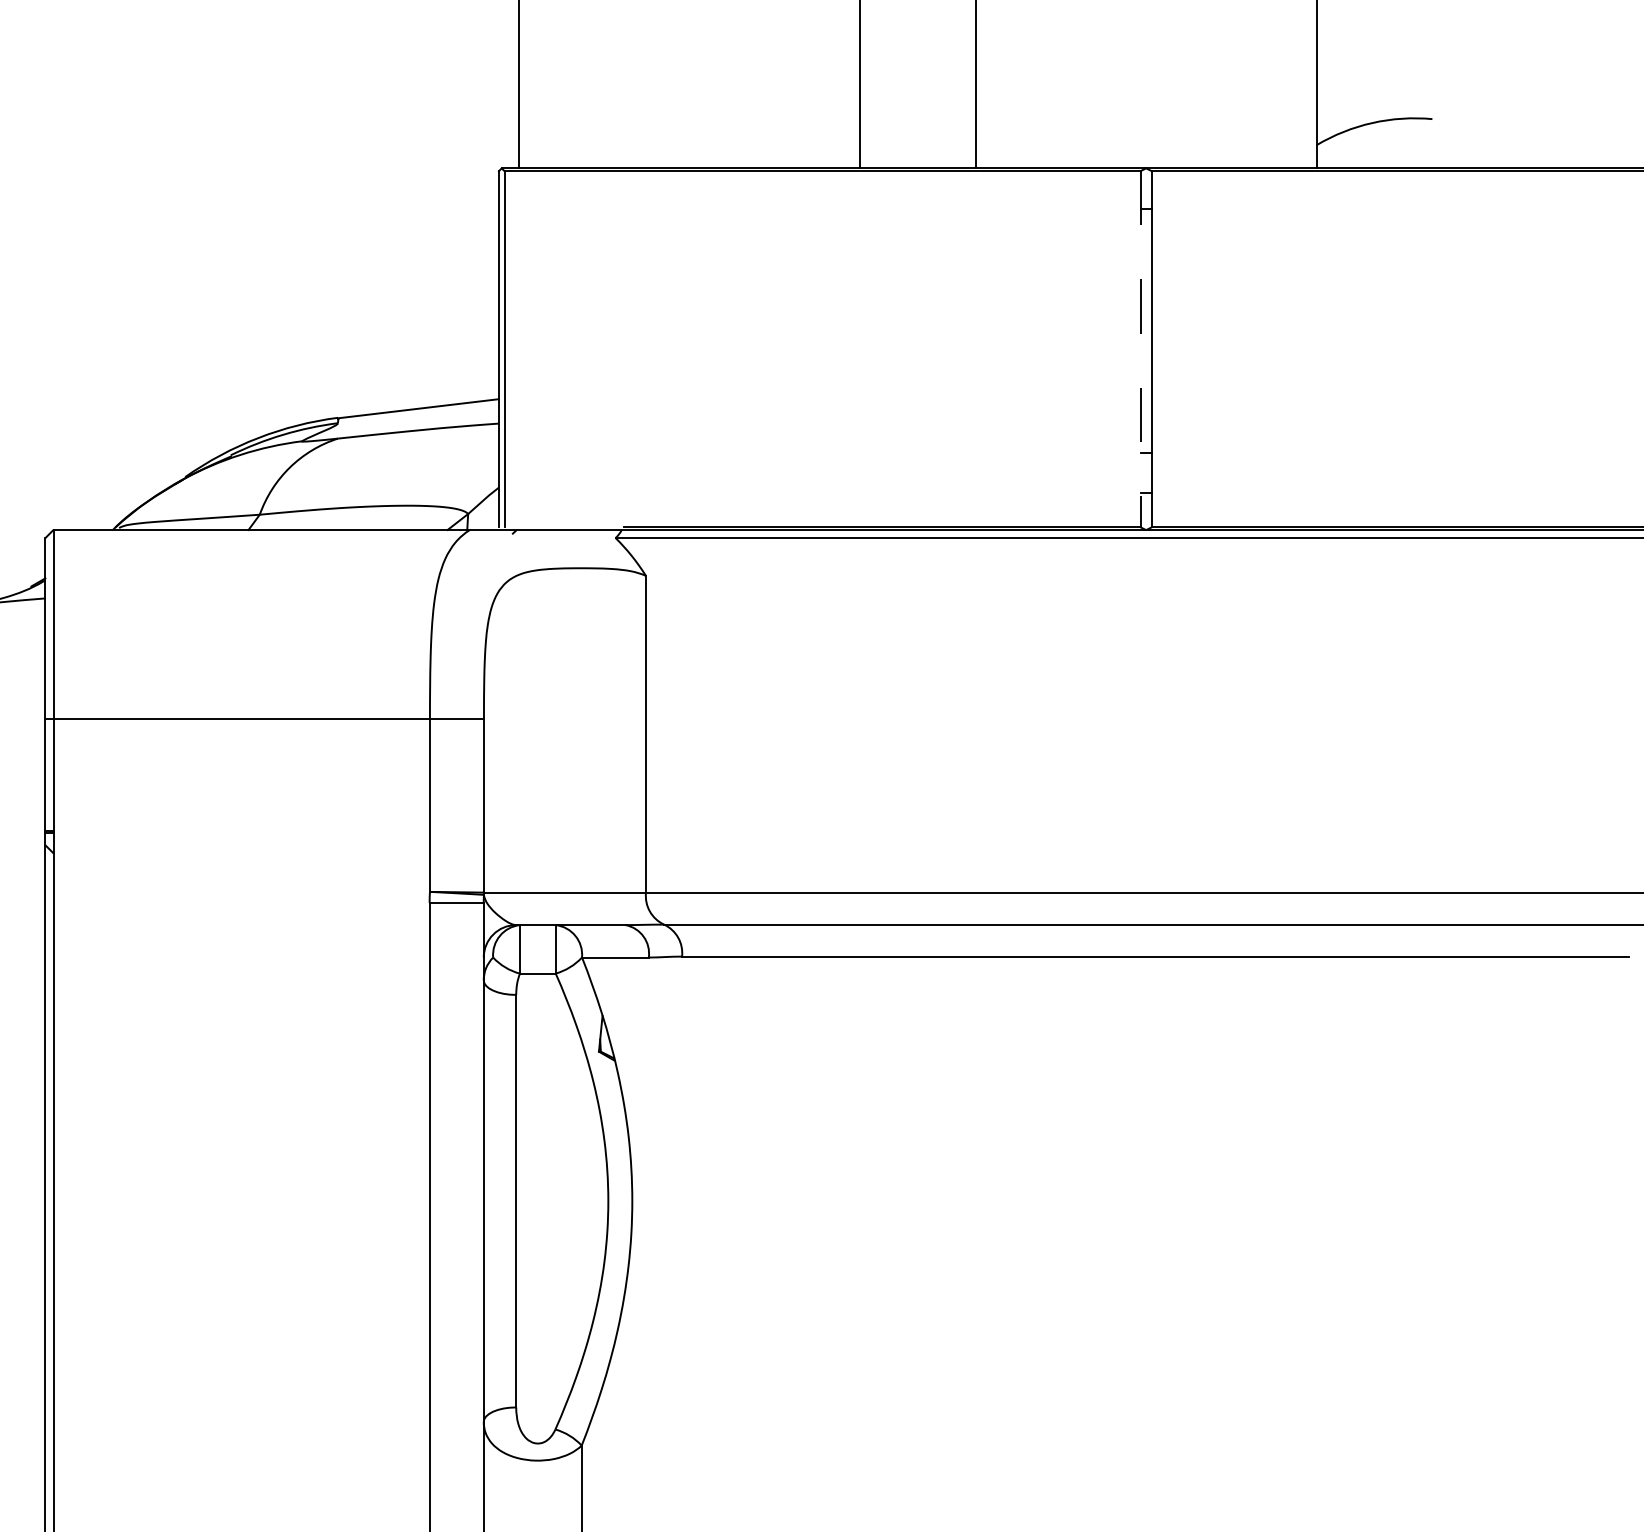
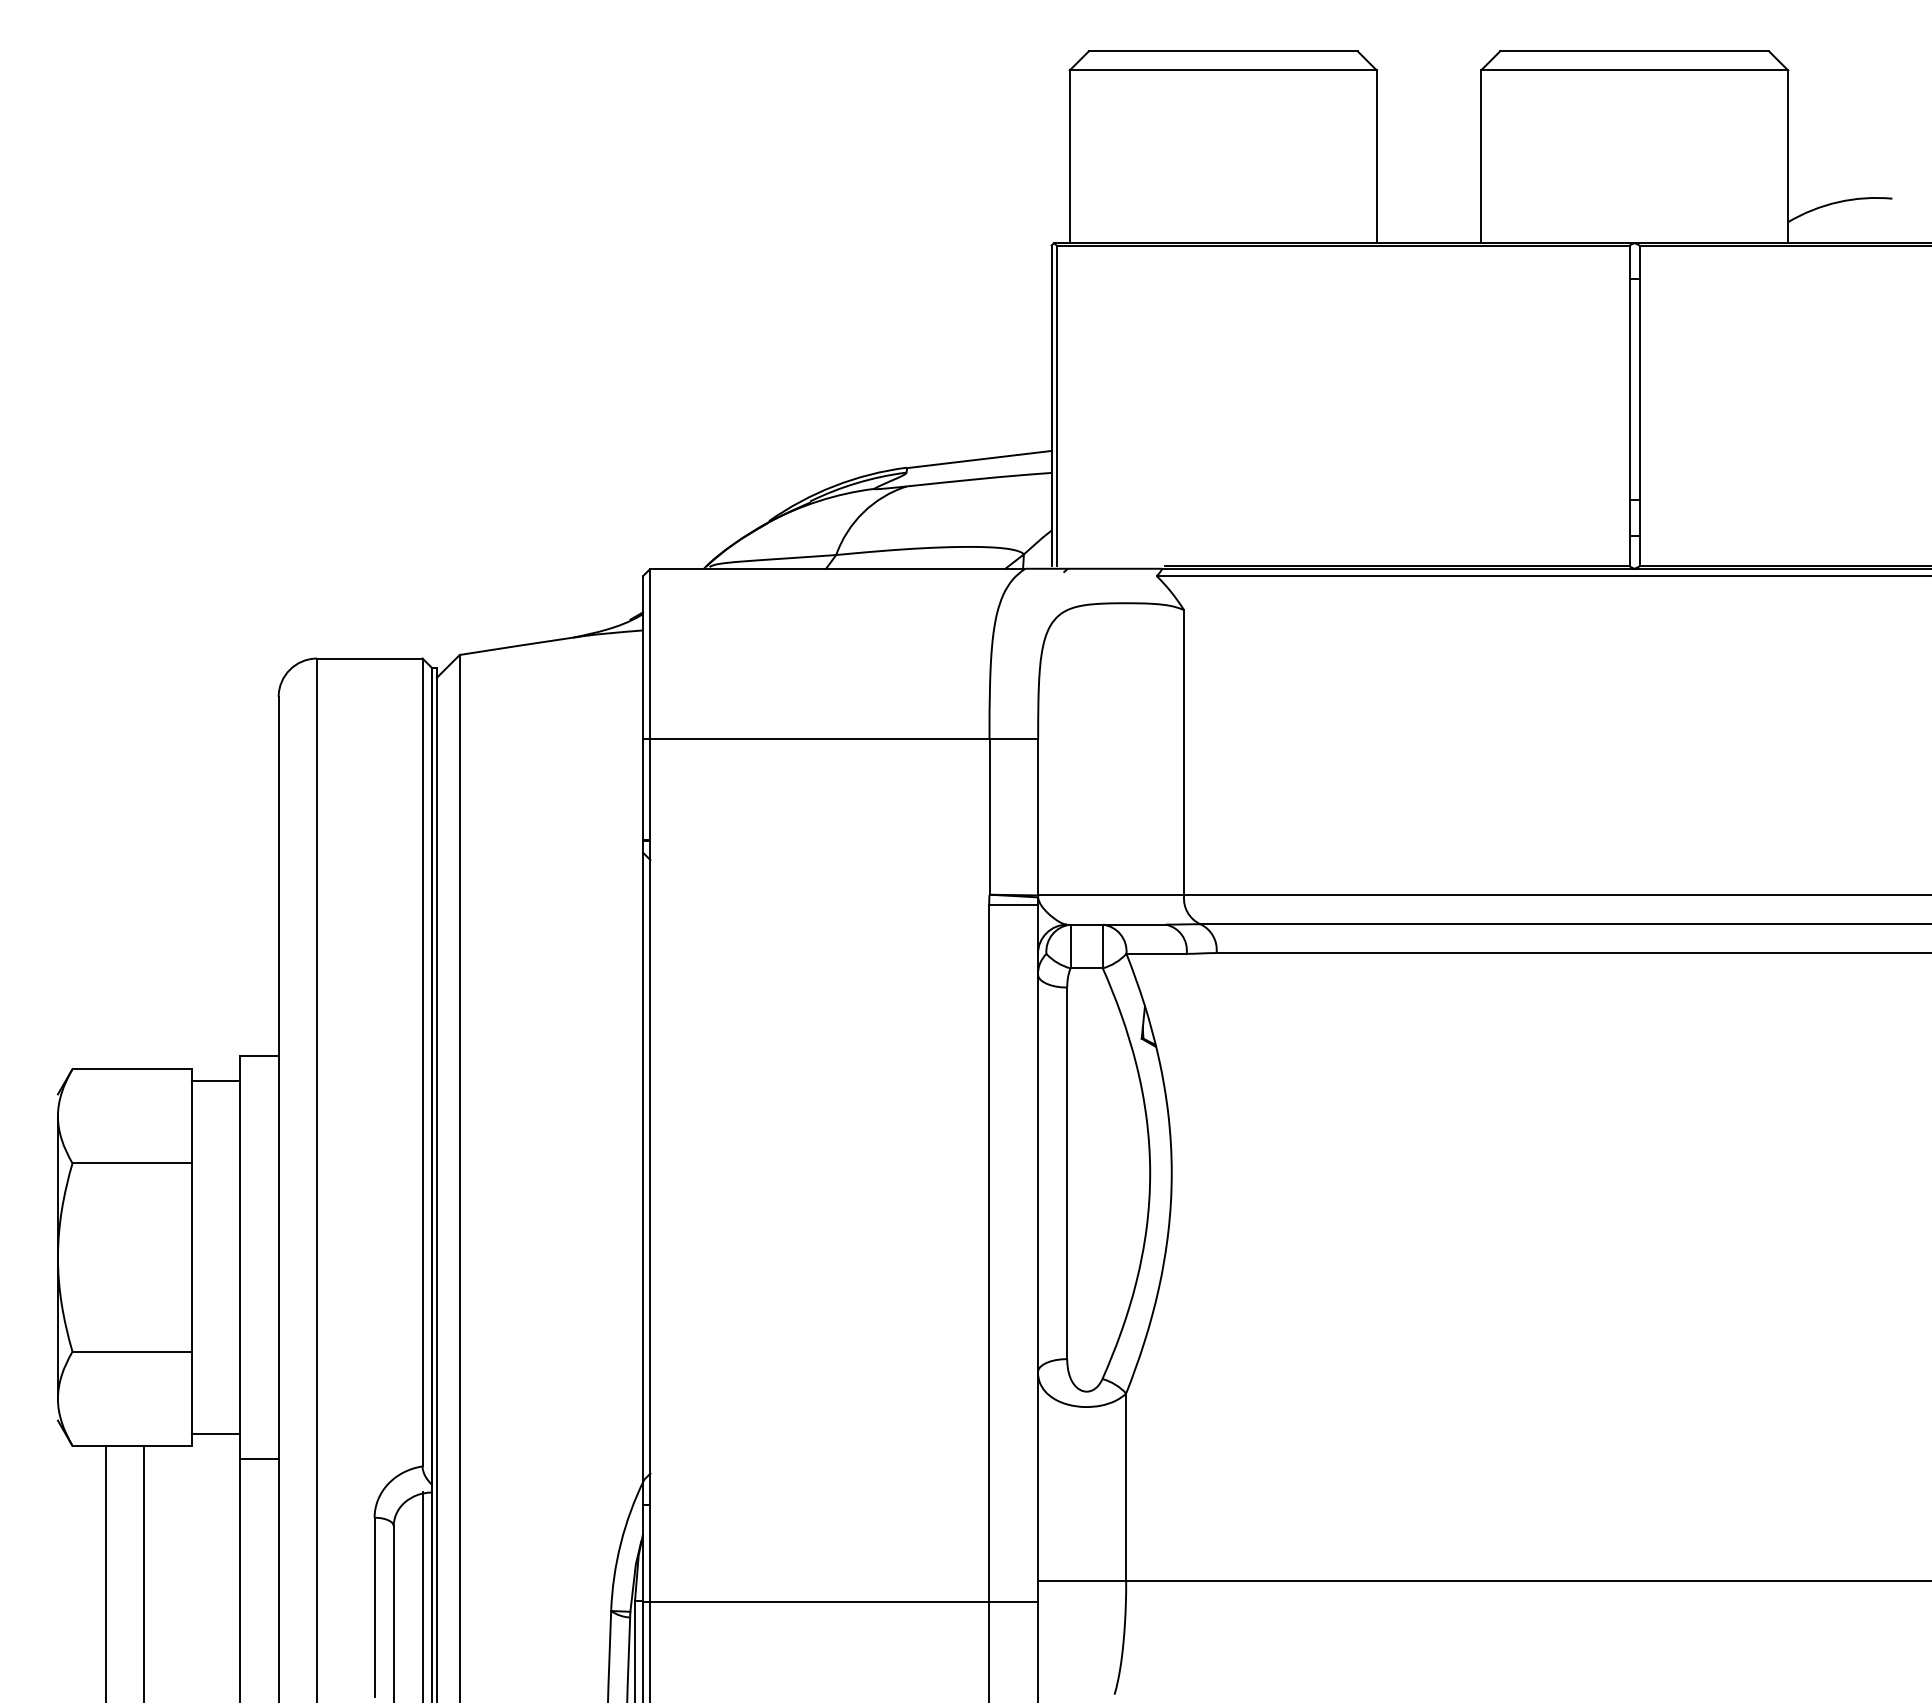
line: (1140, 349) -> (1629, 406), dashed -> solid

